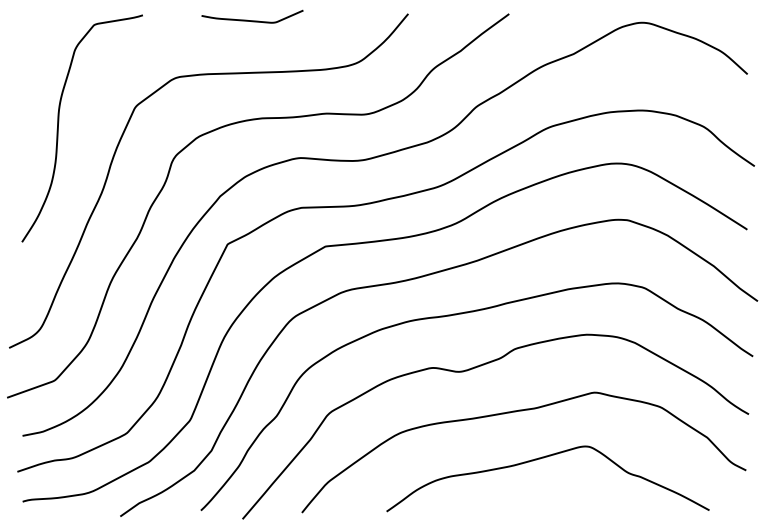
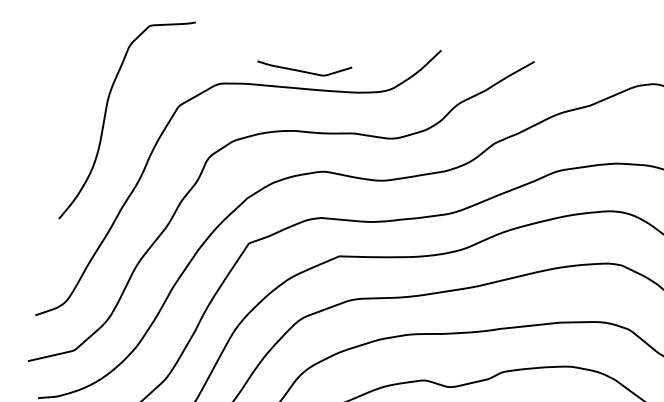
curve: (252, 20) -> (303, 71), moved

